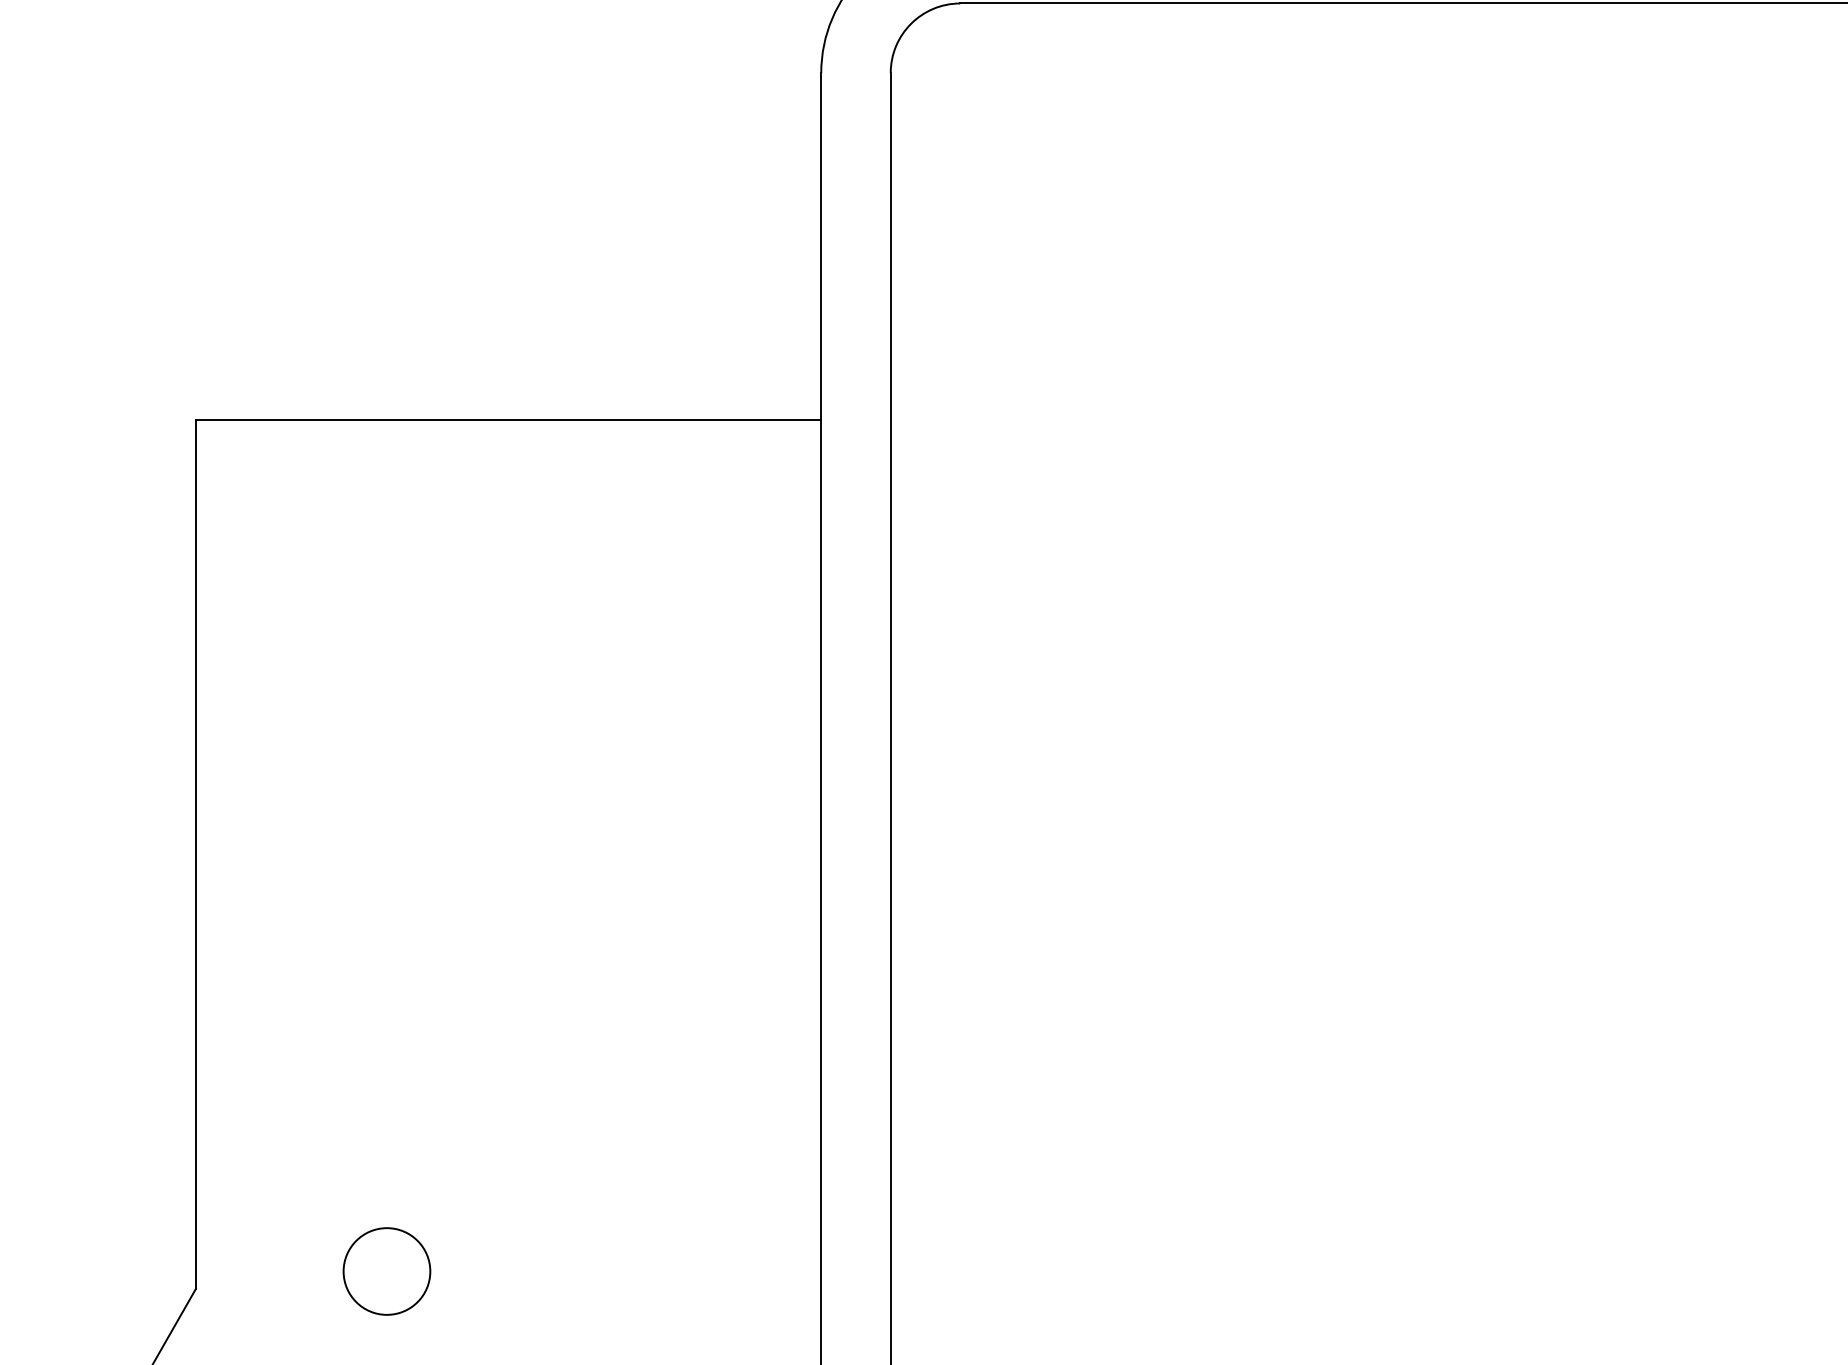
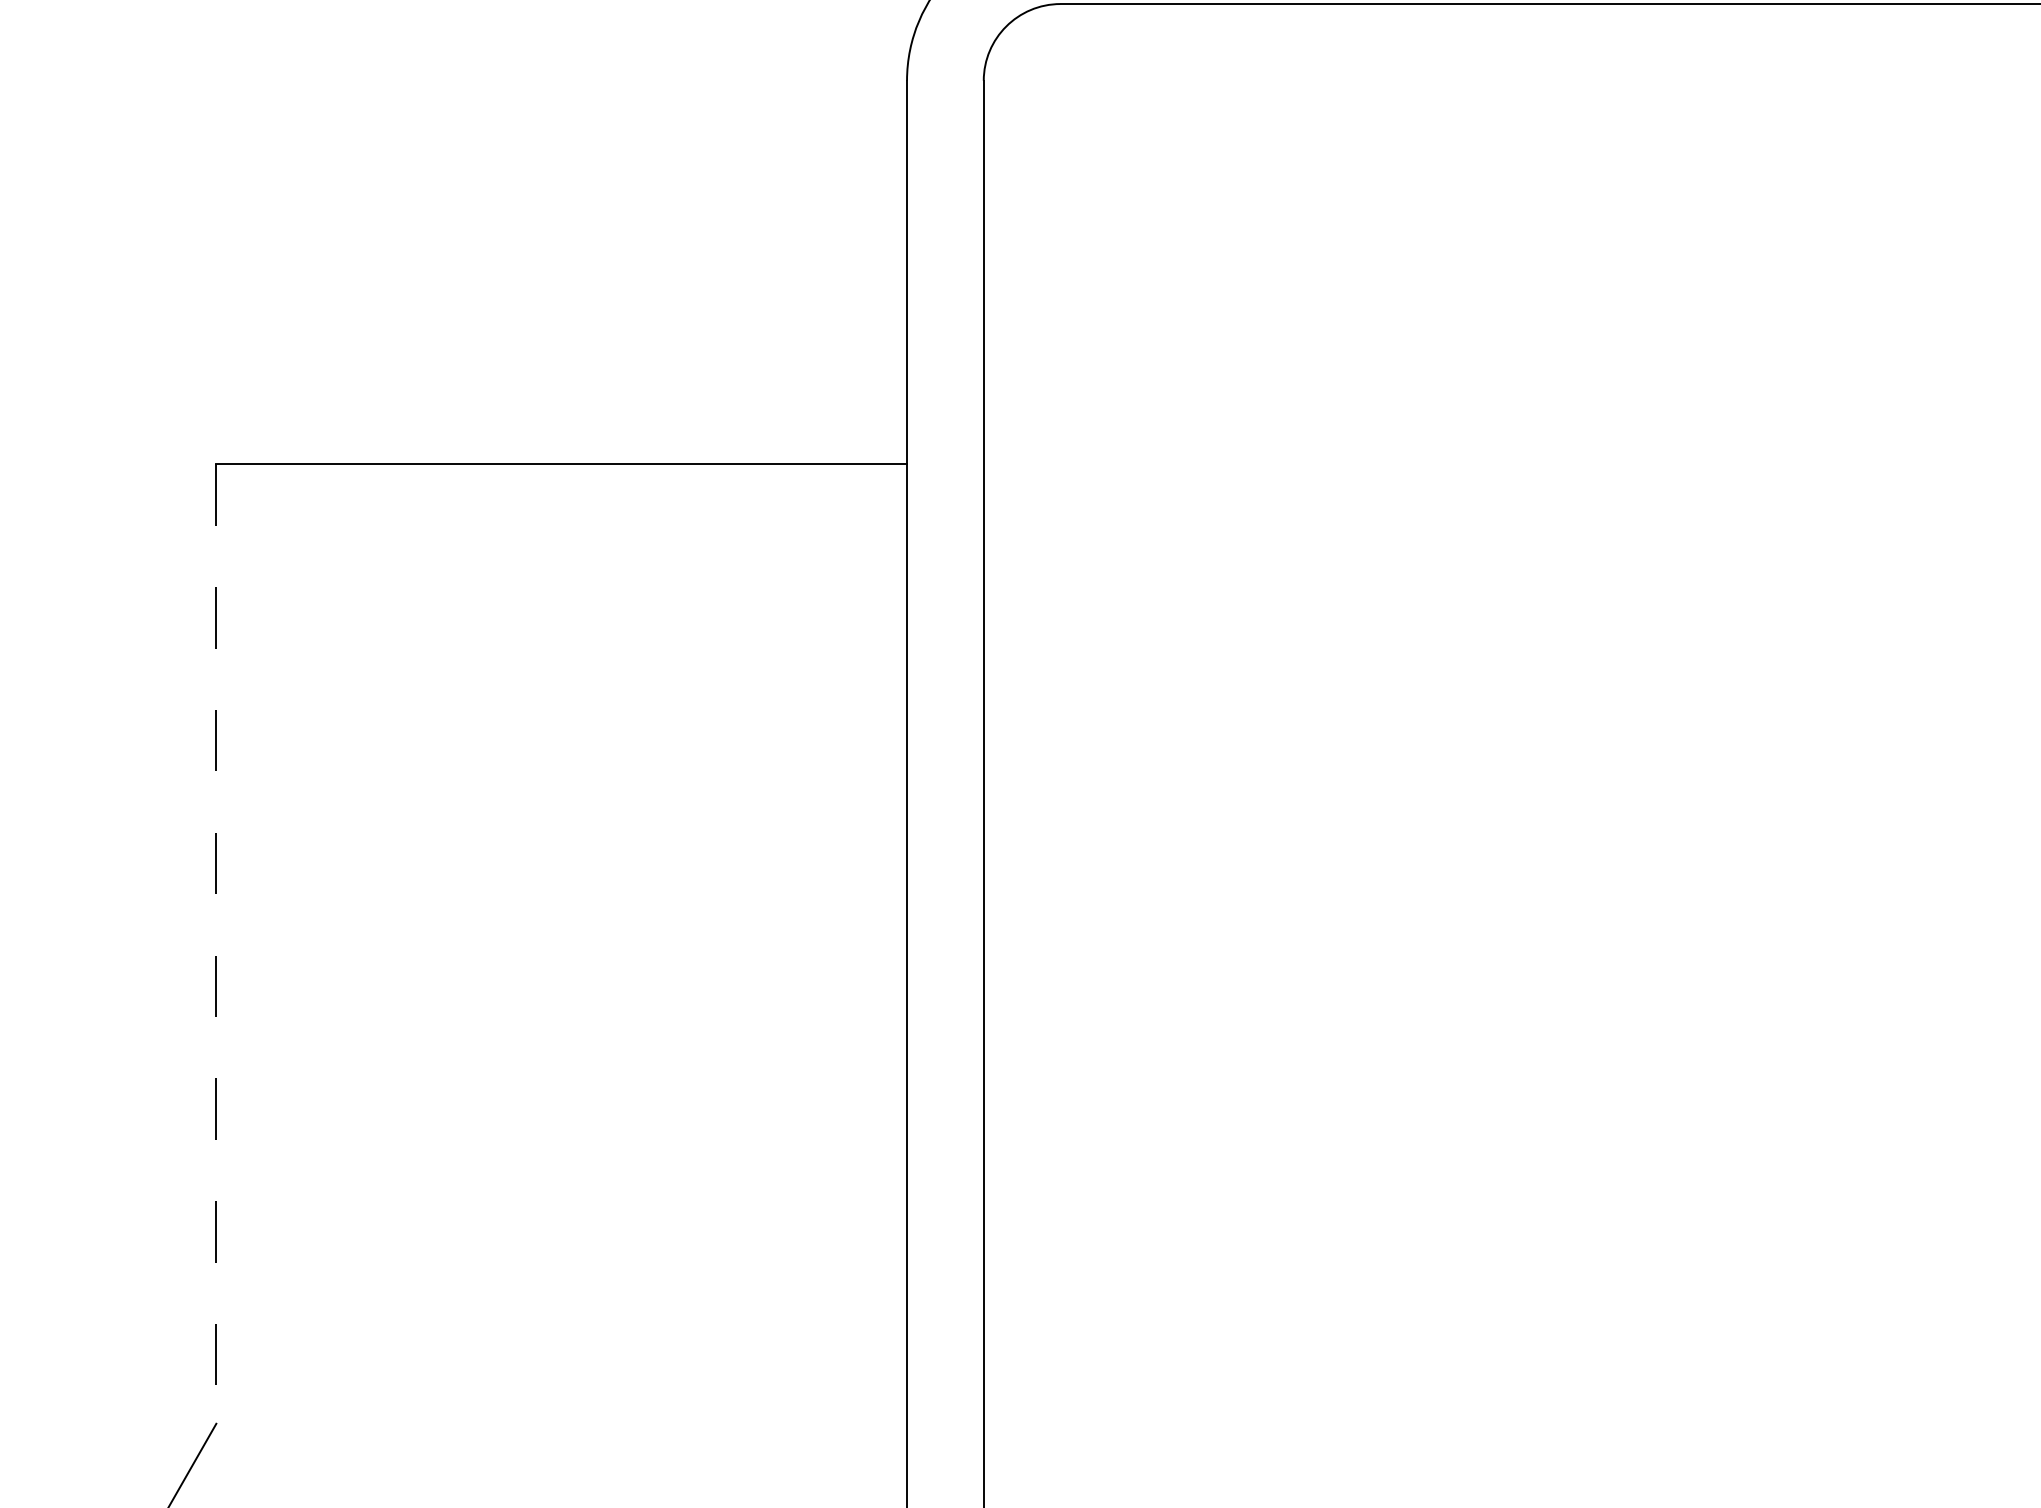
line: (196, 854) -> (216, 944), solid -> dashed
circle: (387, 1271) -> (427, 1404), removed

